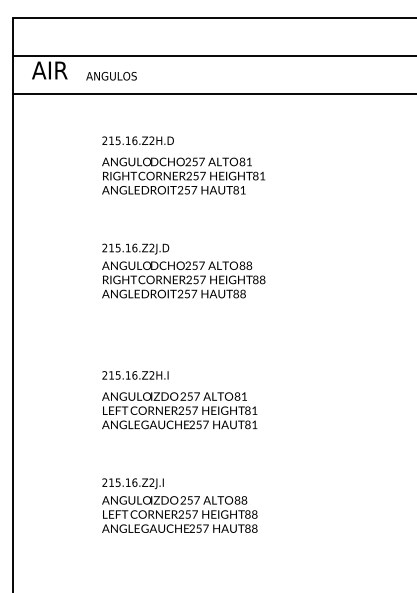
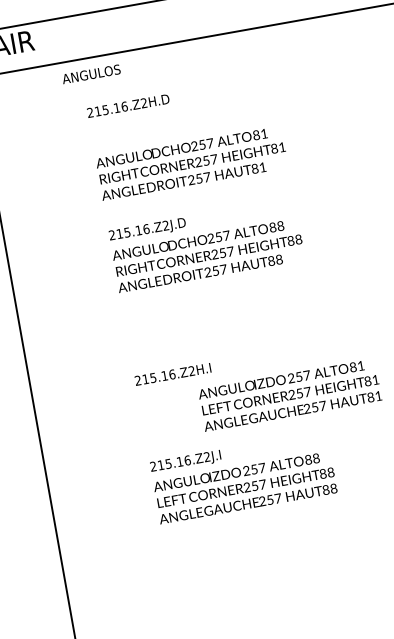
text: (111, 76) -> (91, 74), moved
text: (183, 175) -> (191, 162), moved
text: (179, 410) -> (289, 394), moved
text: (179, 505) -> (243, 477), moved

